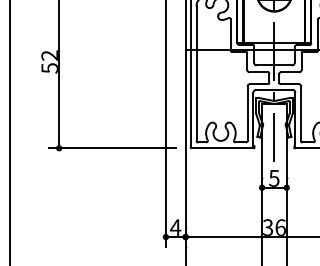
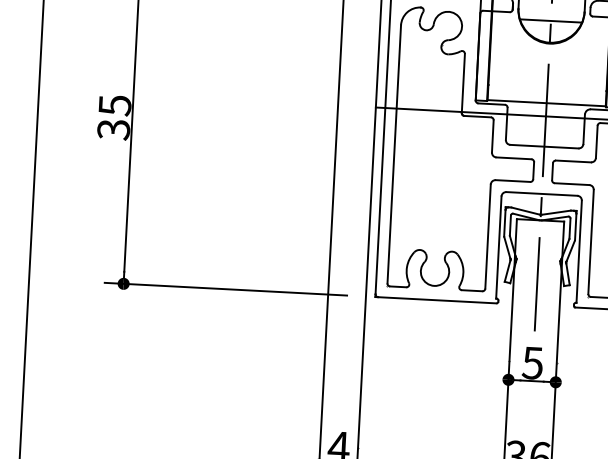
text: (49, 61) -> (113, 116), 52 -> 35

